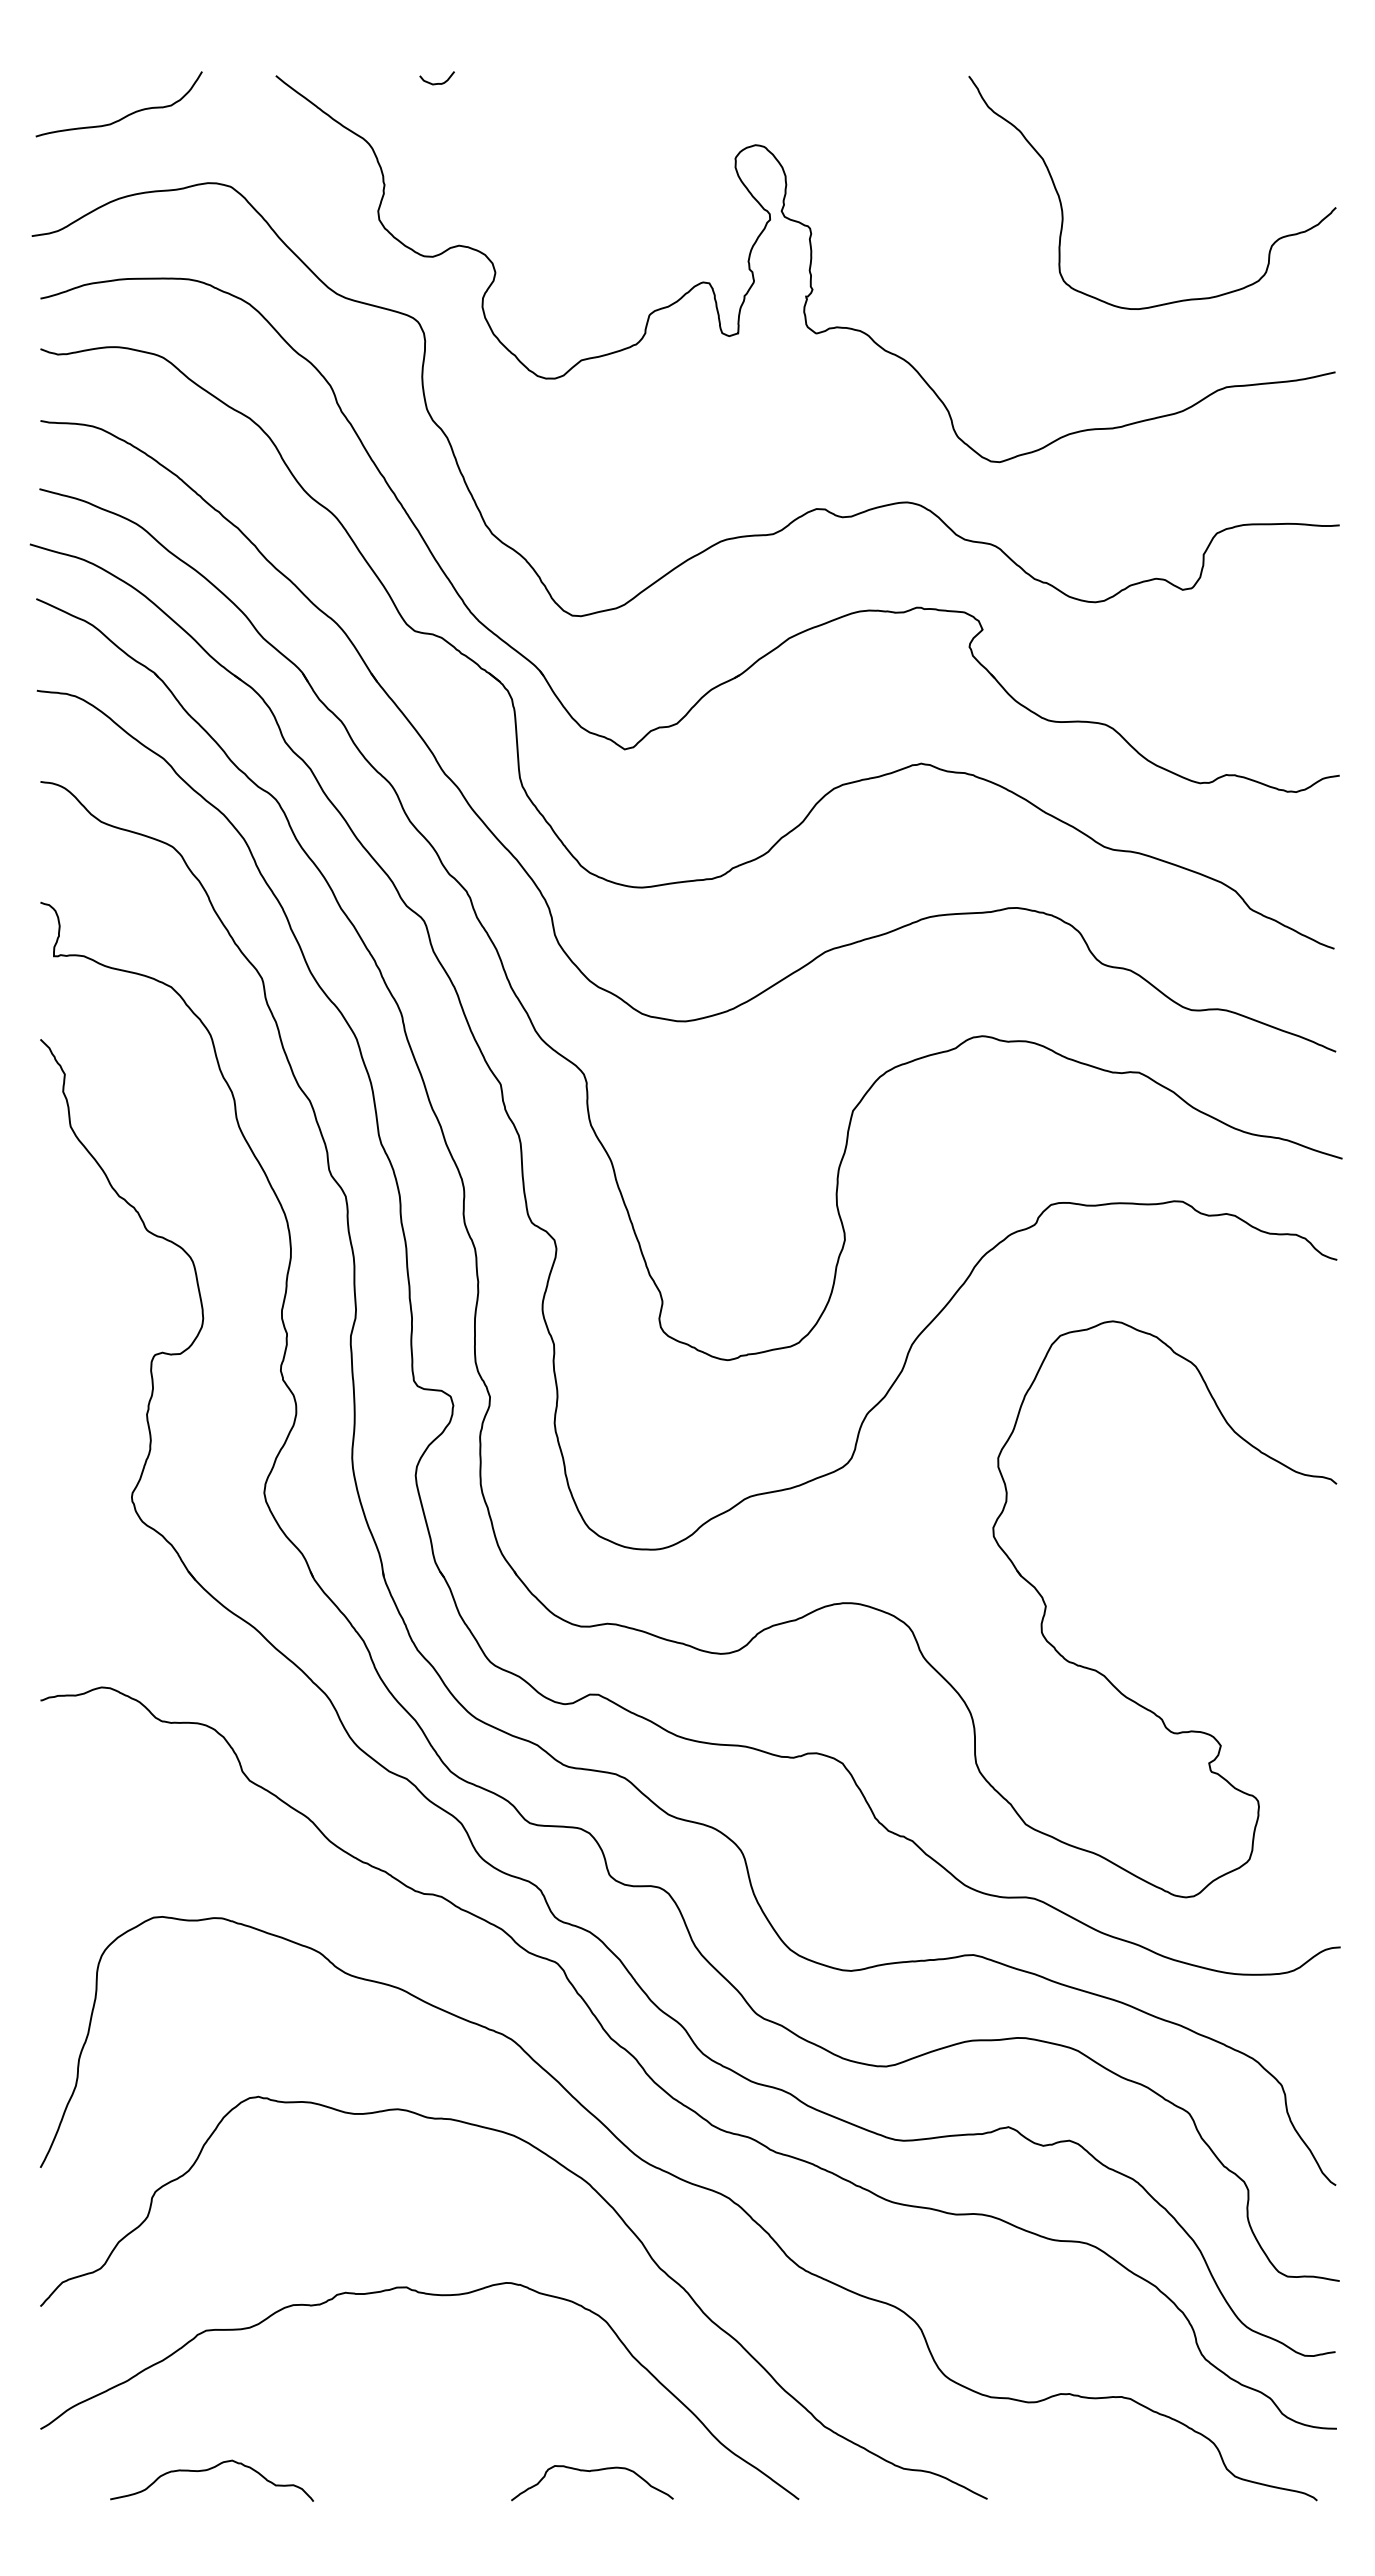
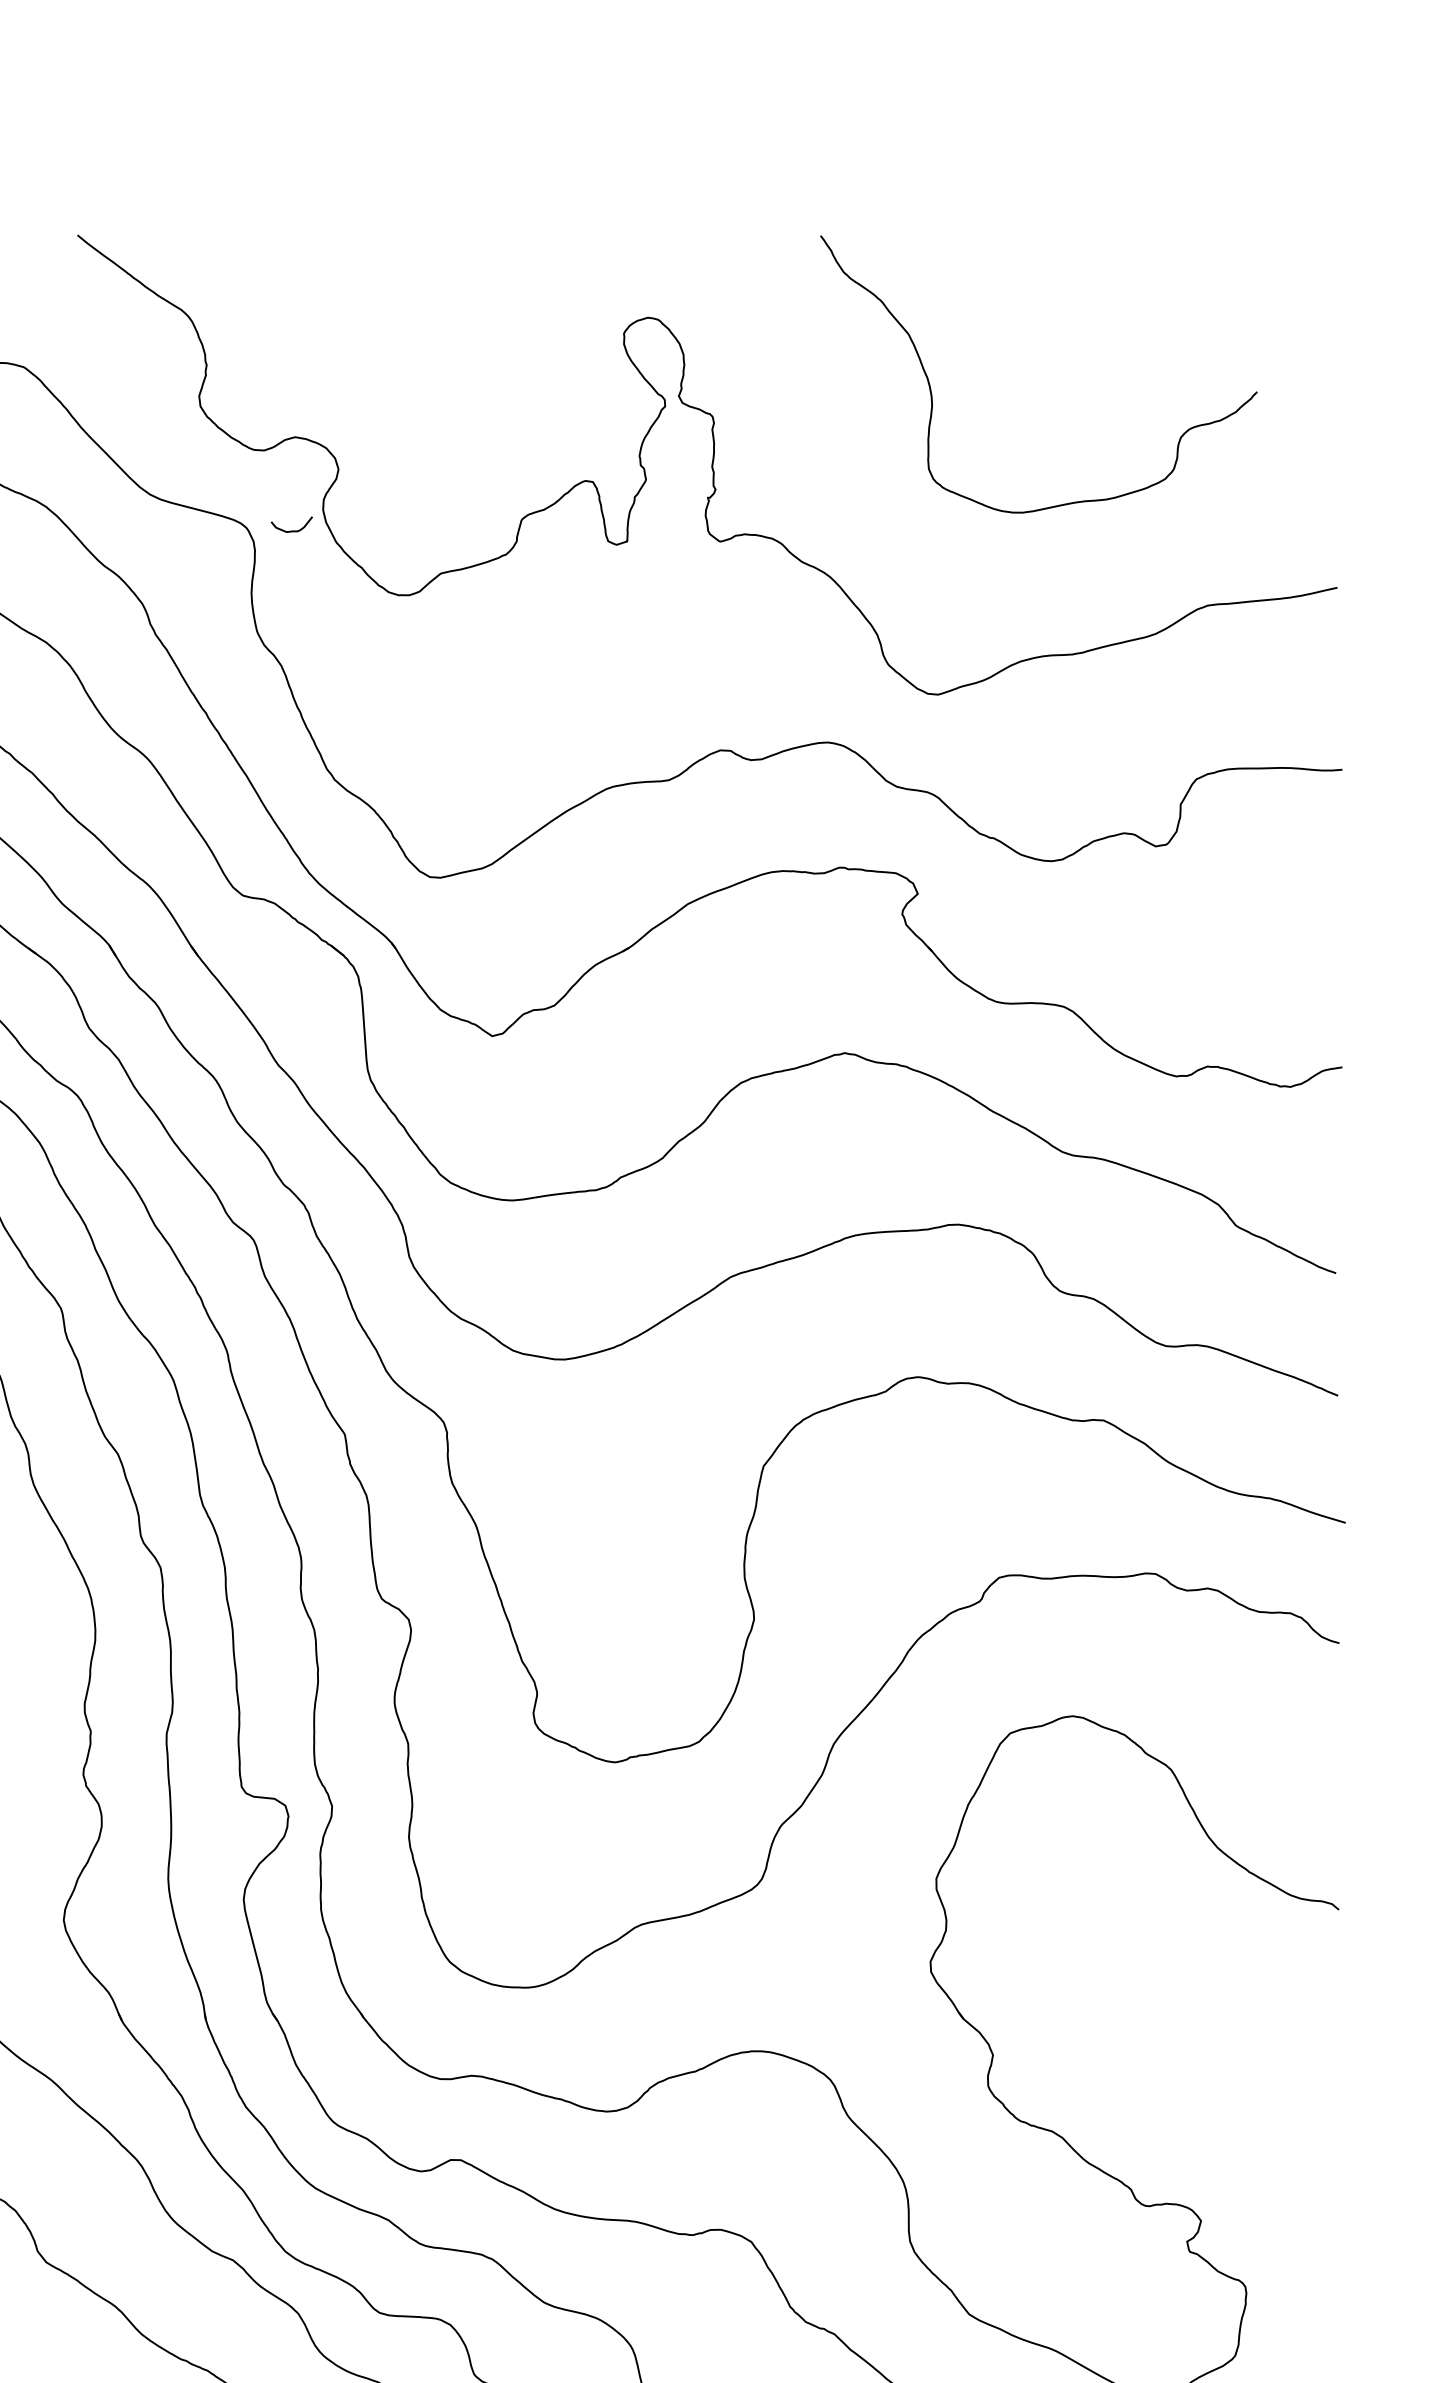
curve: (436, 83) -> (291, 530), moved
curve: (1062, 205) -> (931, 389), moved

